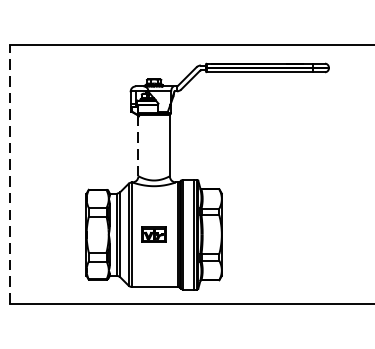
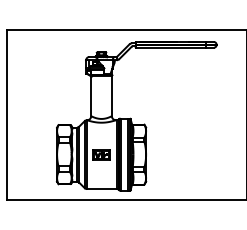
line: (138, 146) -> (91, 96), dashed -> solid
line: (9, 173) -> (6, 114), dashed -> solid

